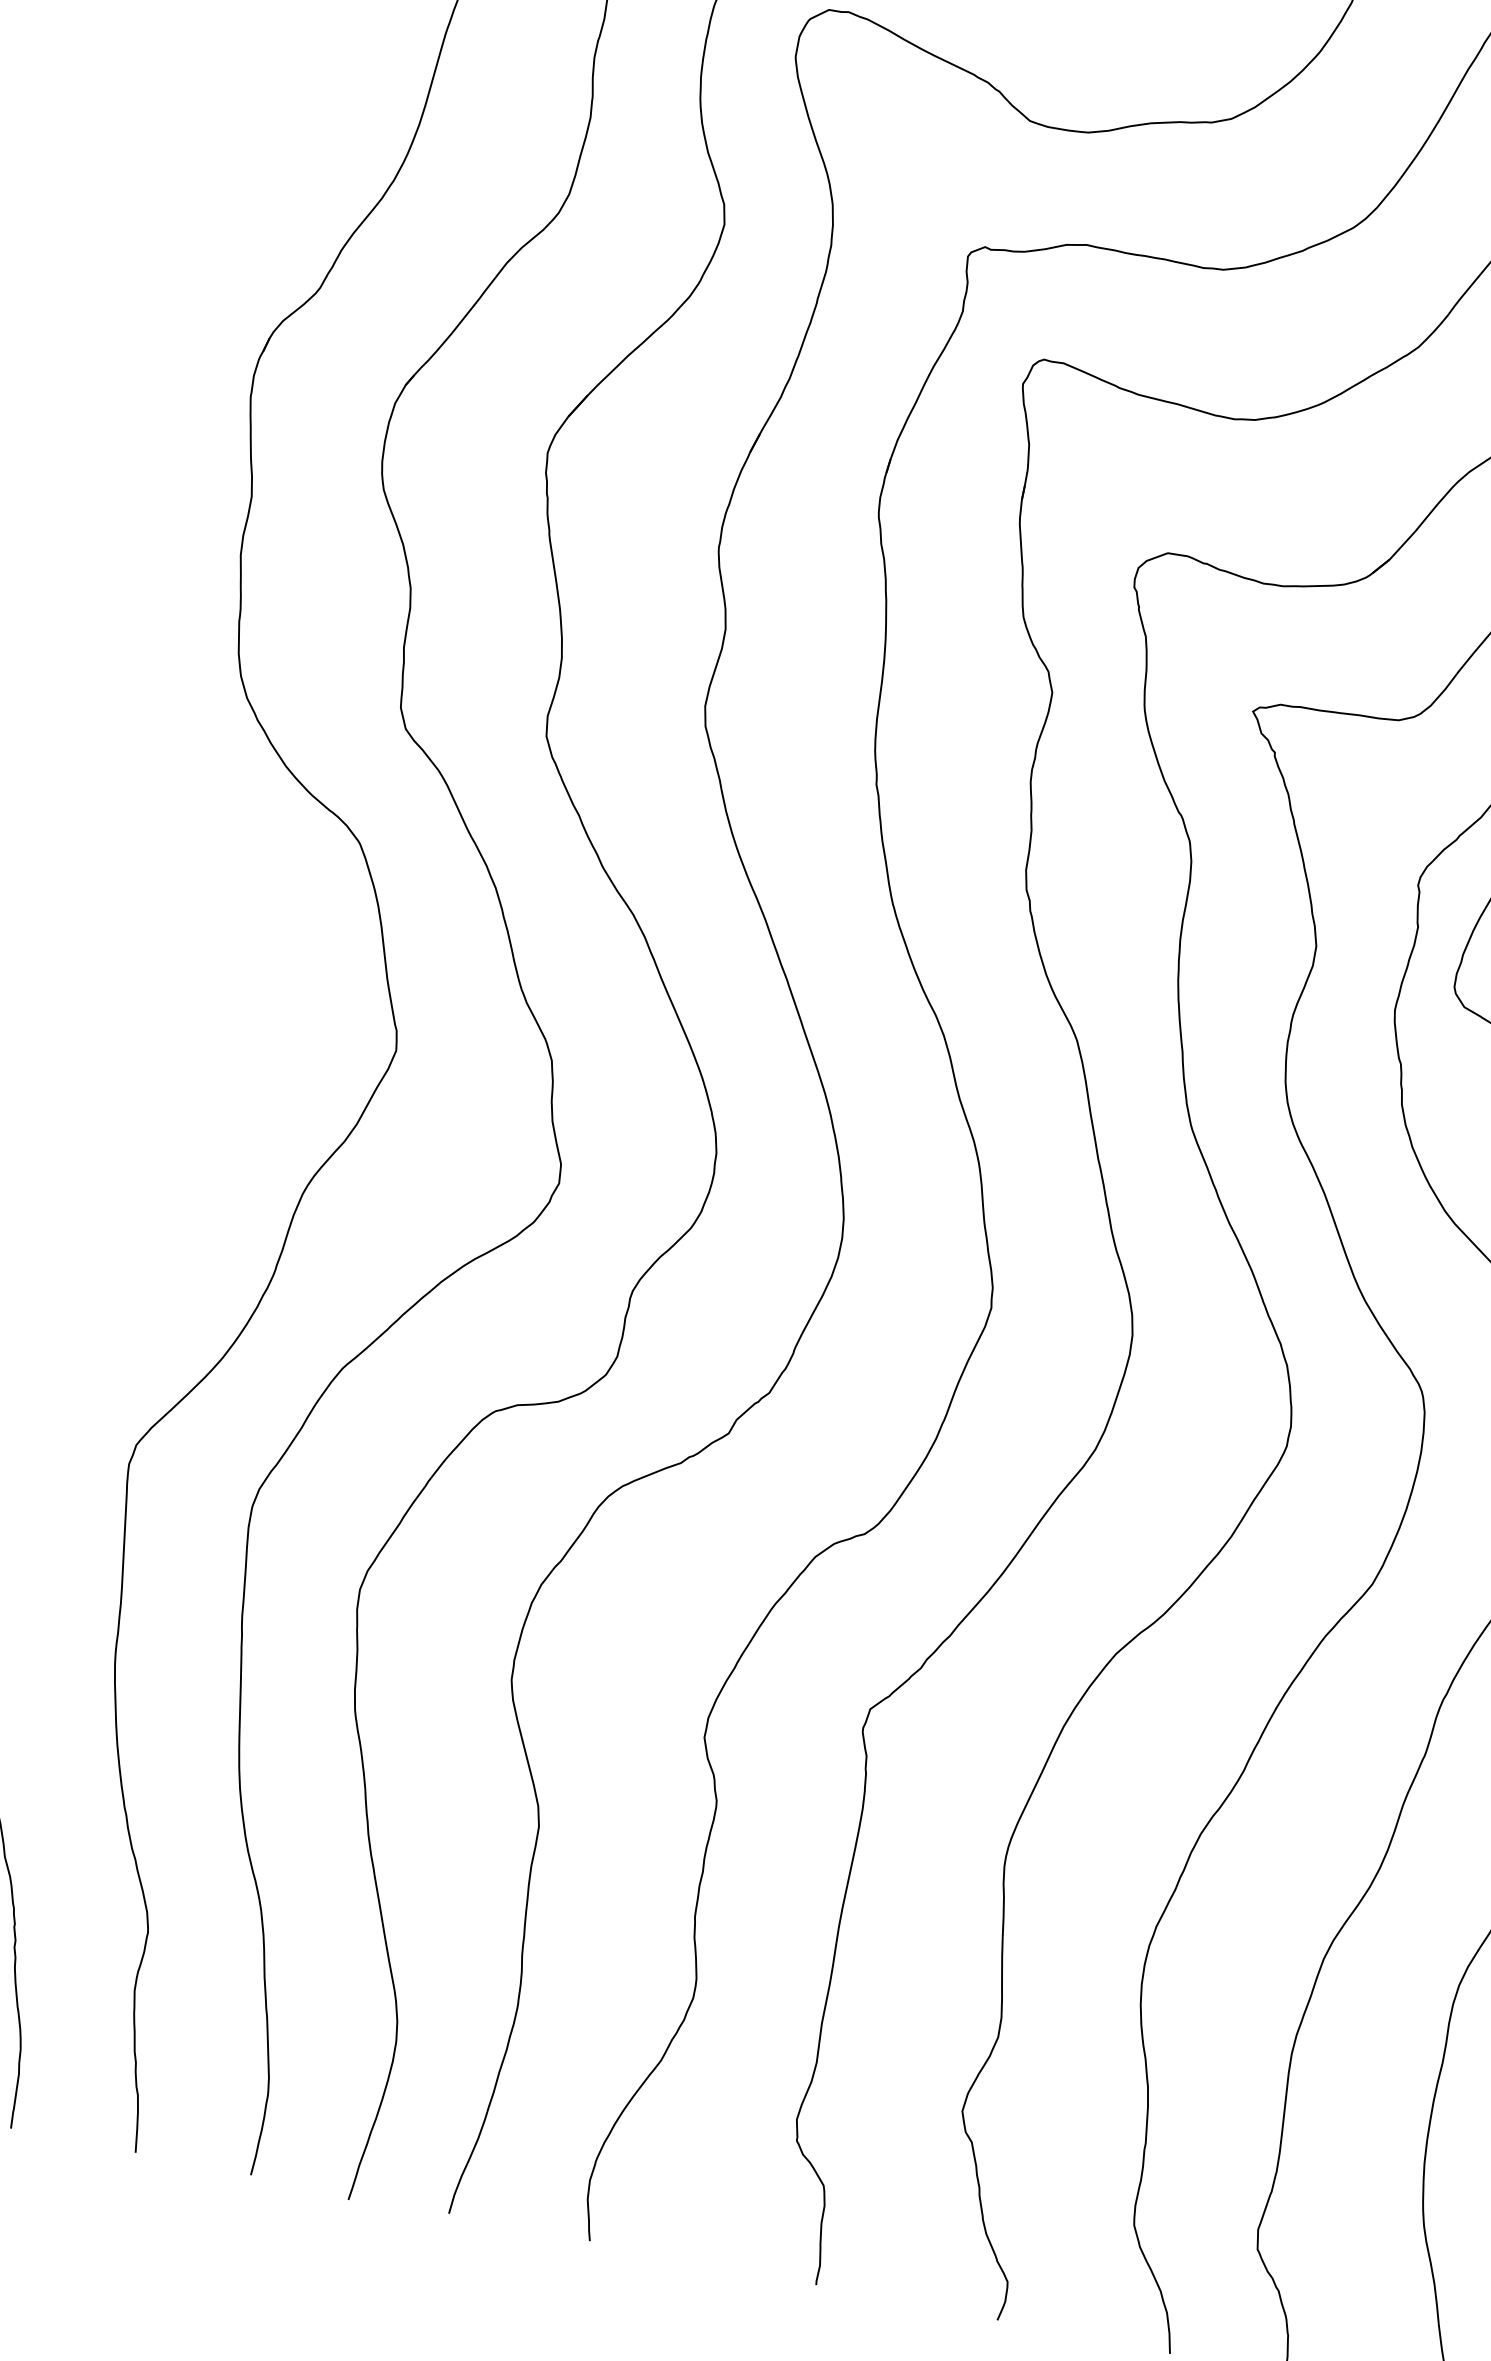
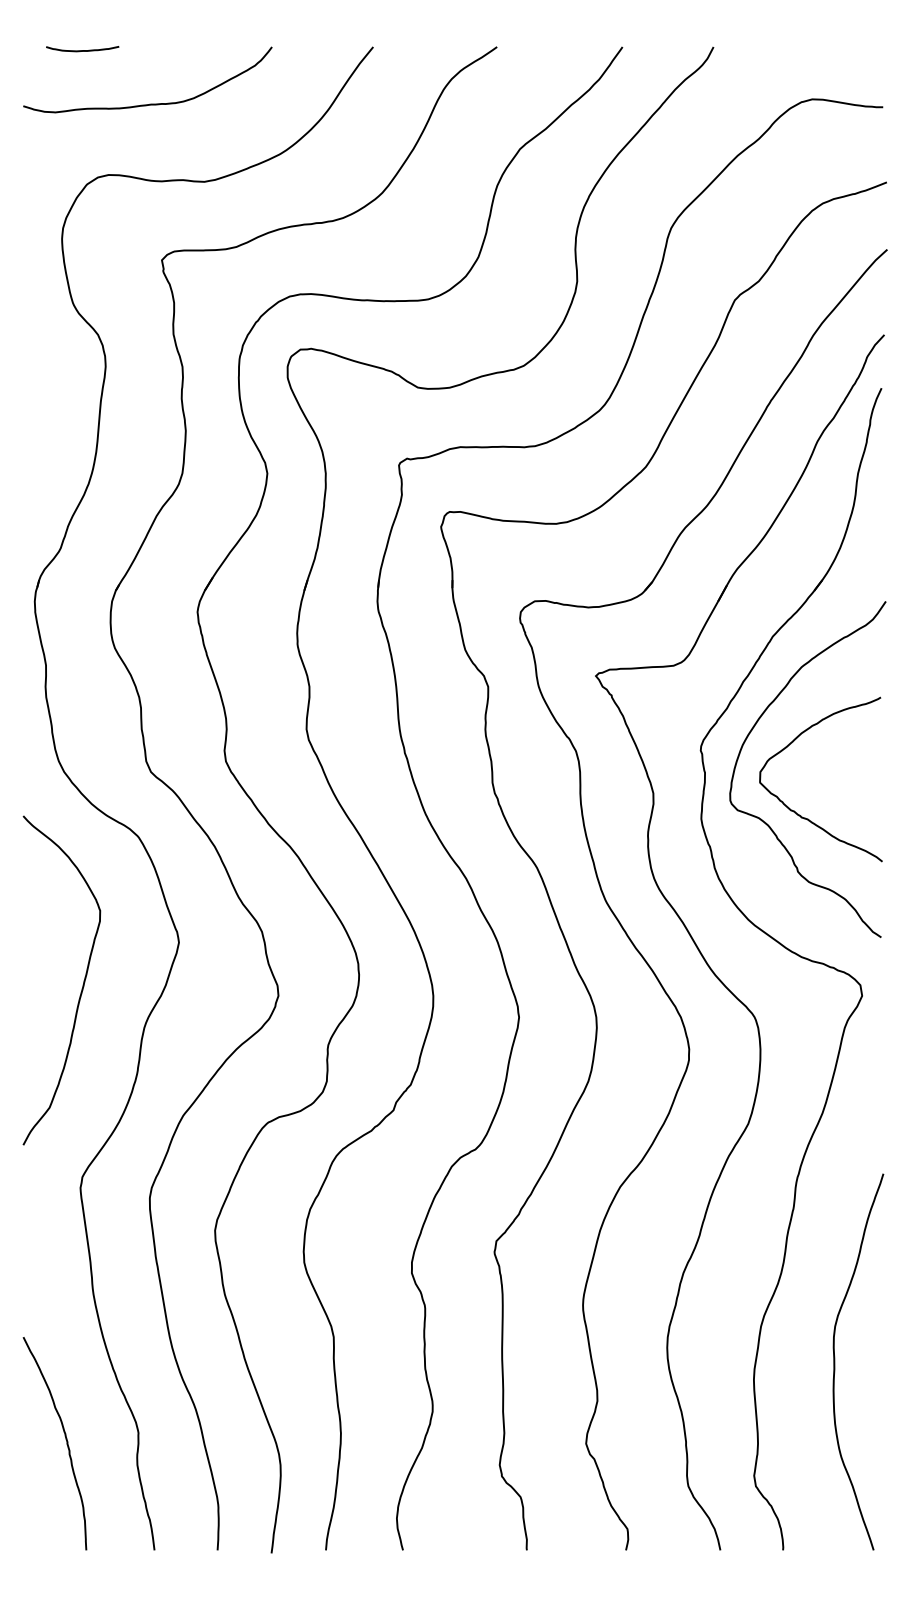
curve: (205, 1092) -> (82, 984), added

